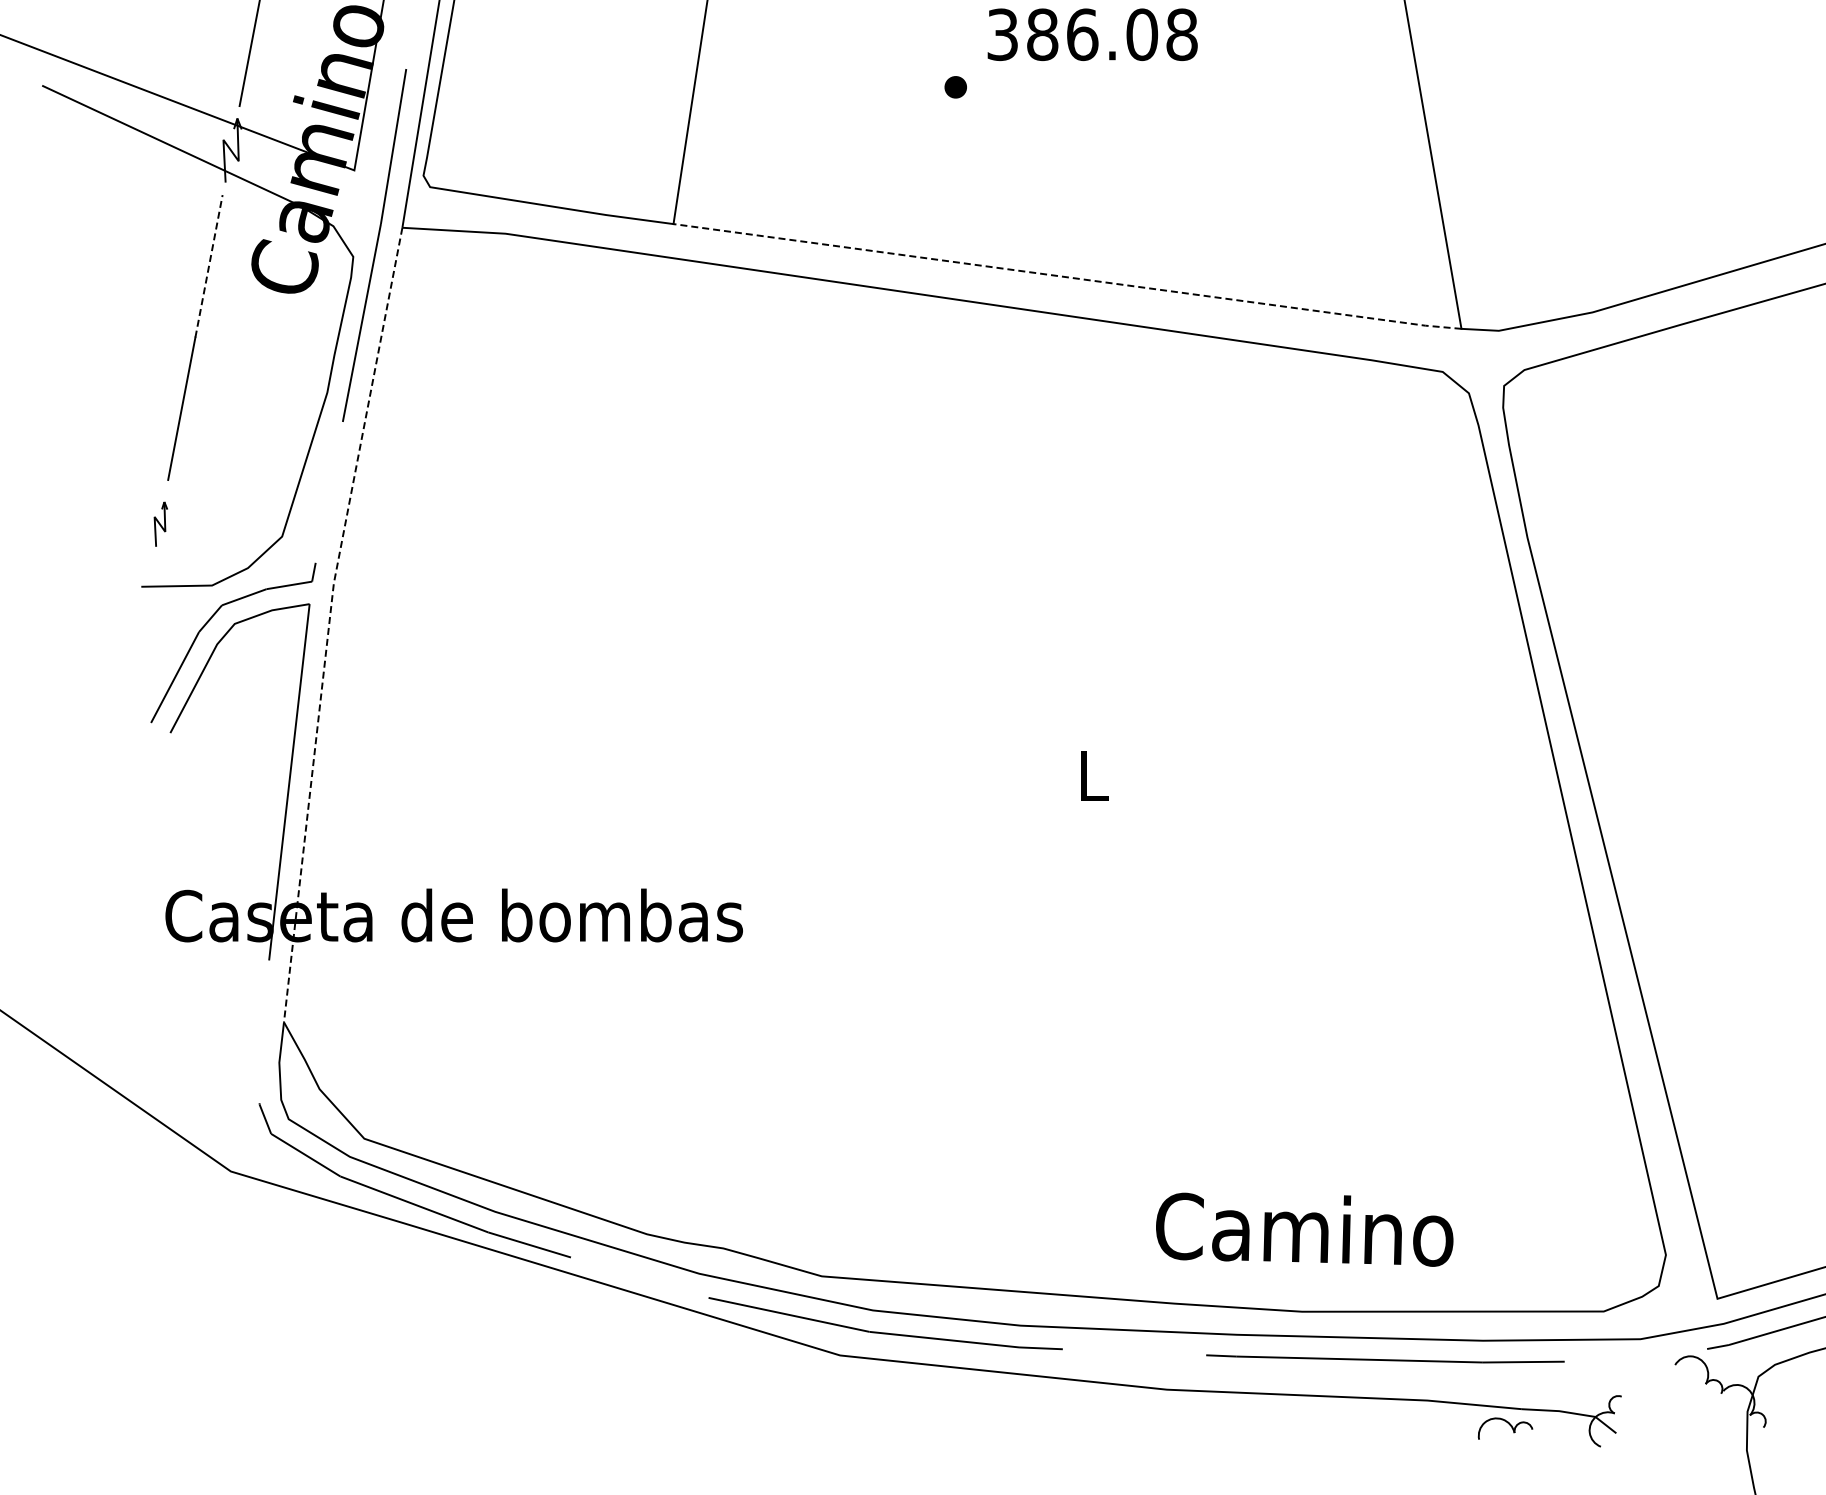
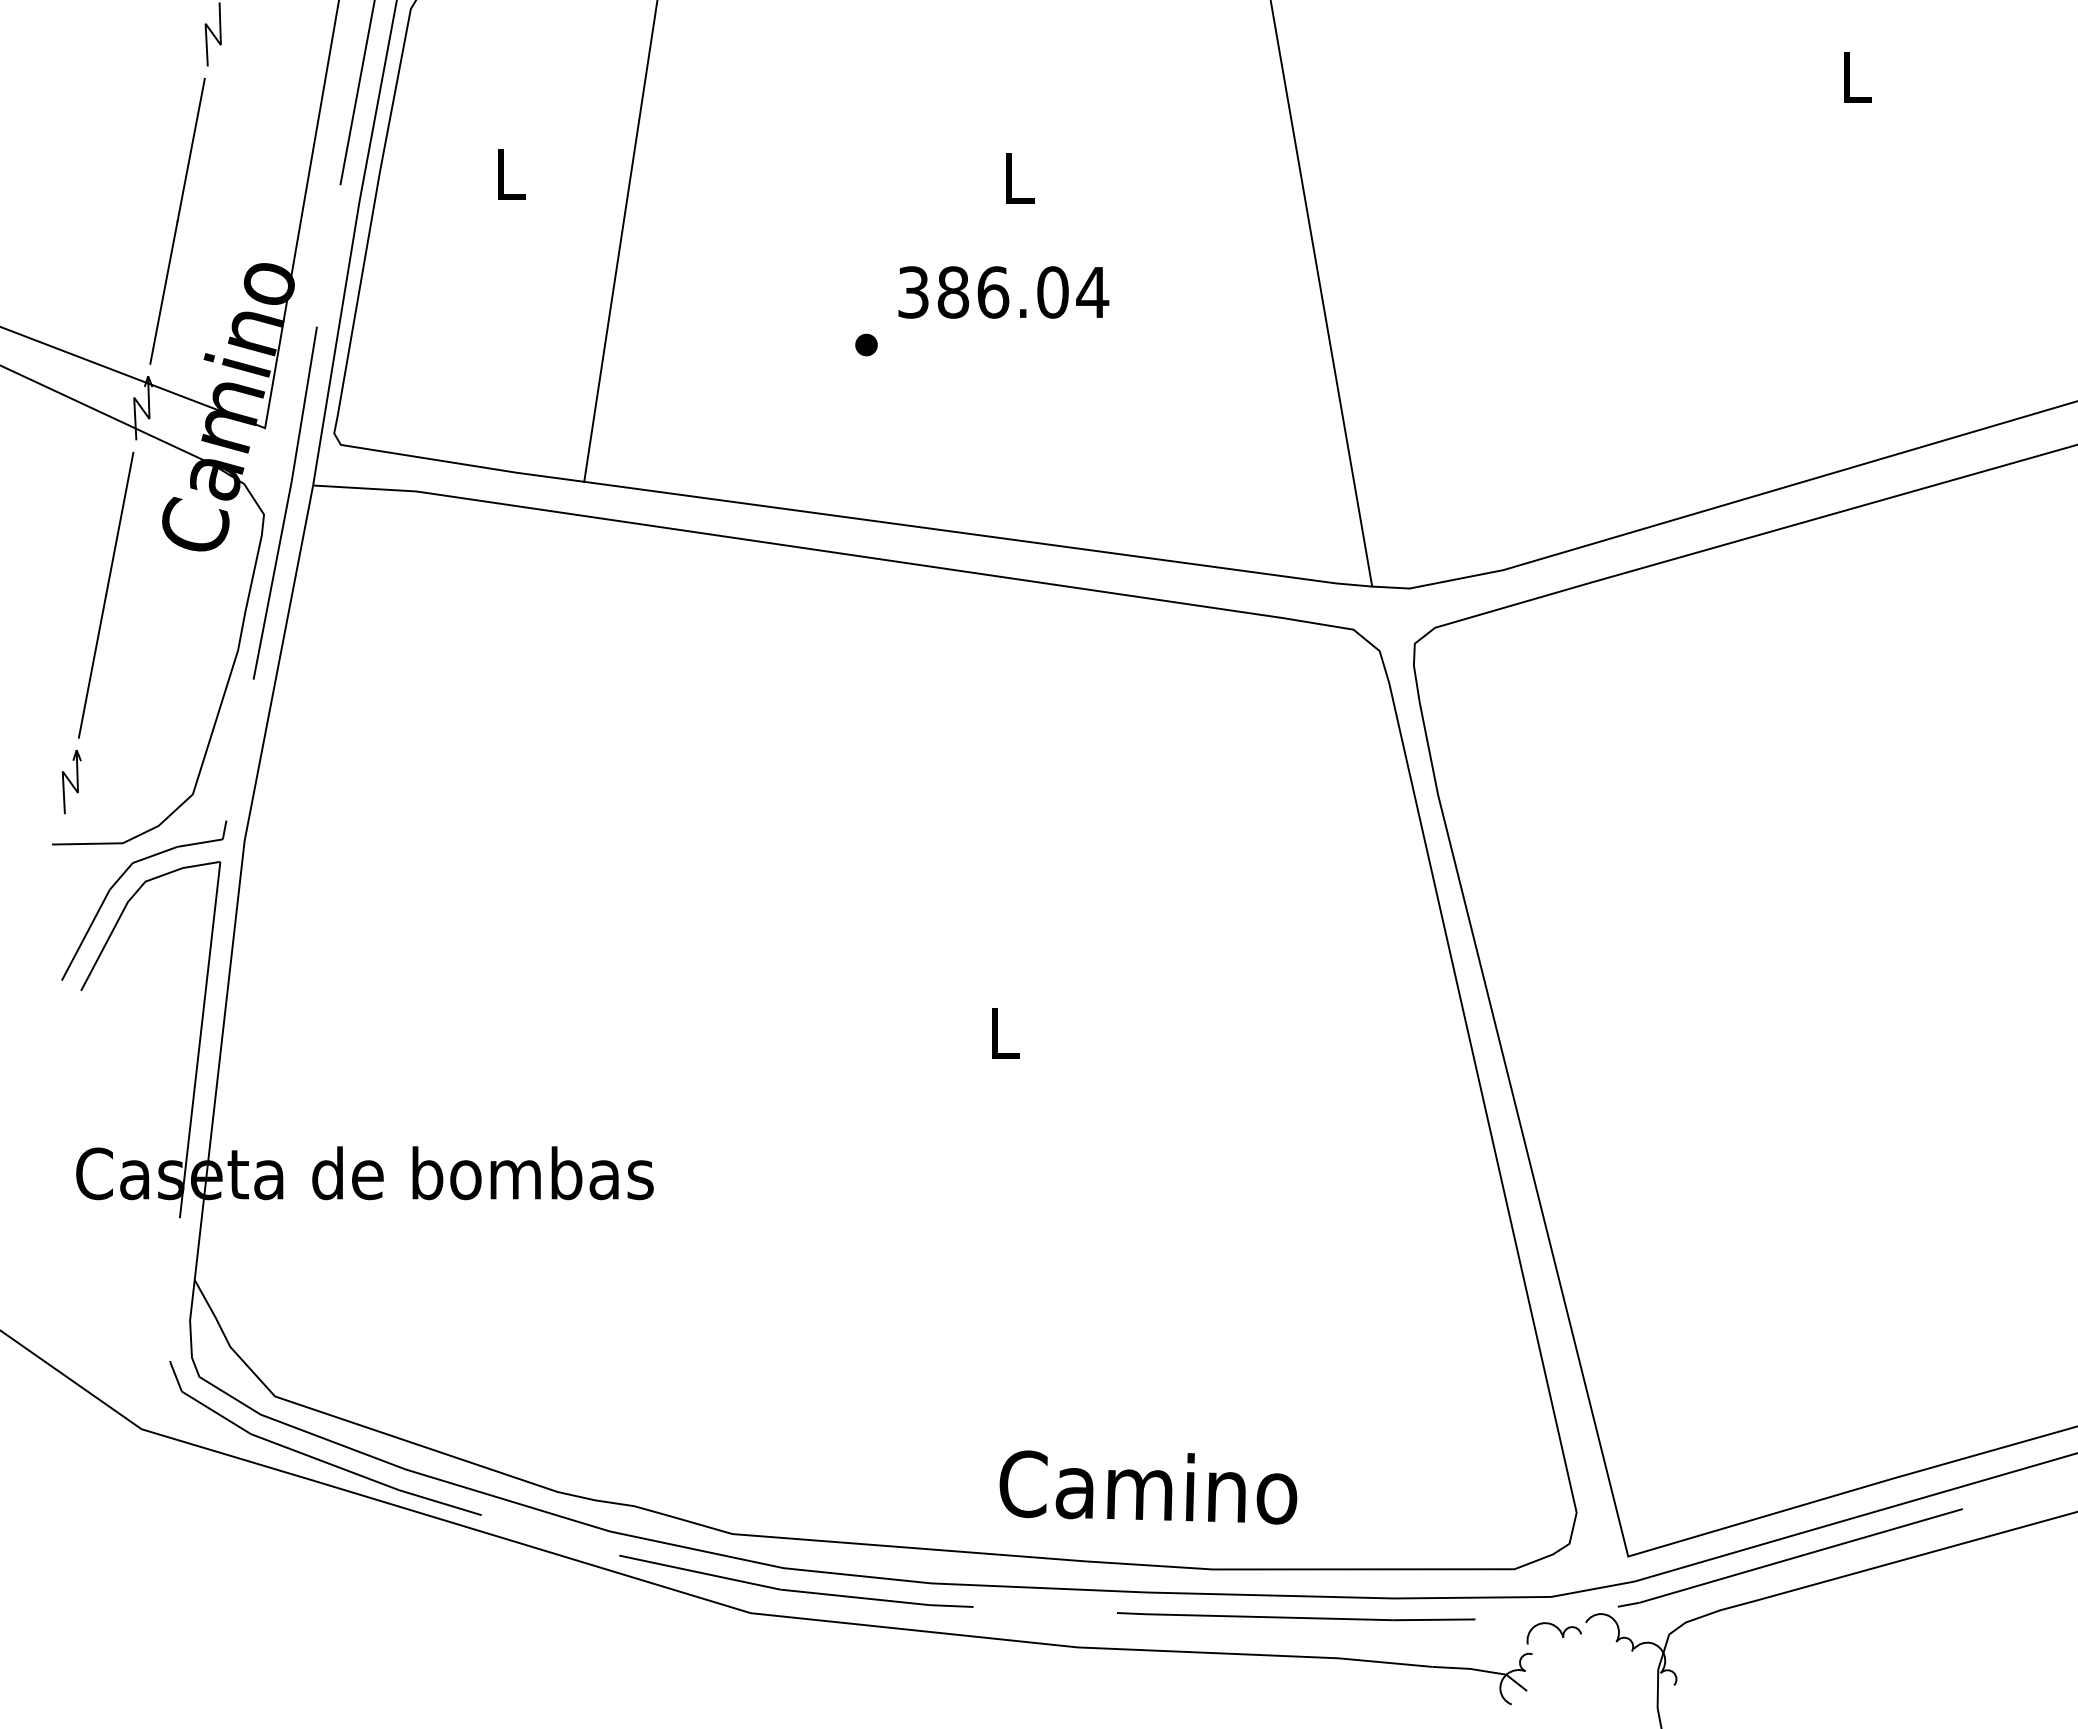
text: (1181, 34) -> (1092, 292), 386.08 -> 386.04
line: (208, 266) -> (119, 524), dashed -> solid
line: (1067, 277) -> (978, 535), dashed -> solid
part: (160, 523) -> (71, 781), size x1.43
line: (329, 621) -> (240, 879), dashed -> solid
text: (1304, 1229) -> (1148, 1487), moved
part: (1504, 1428) -> (1553, 1633), moved

